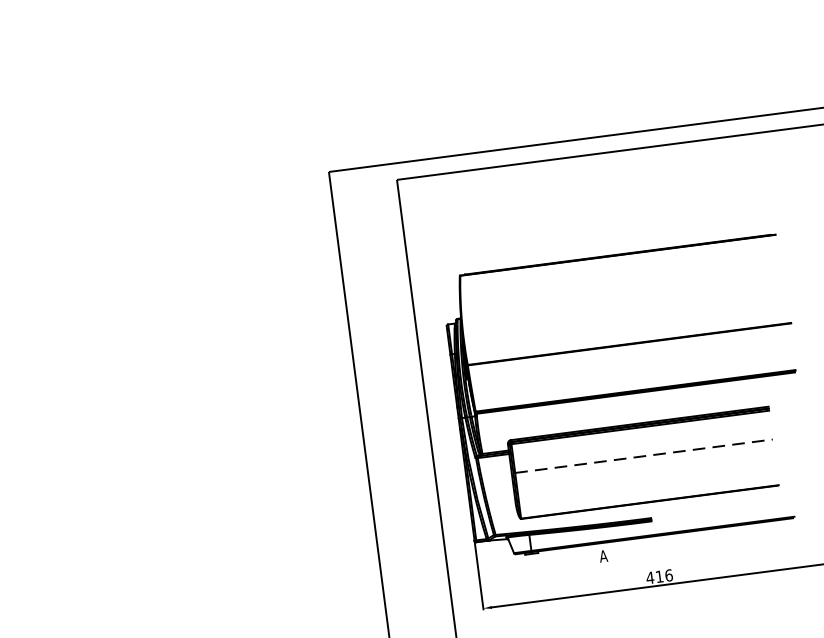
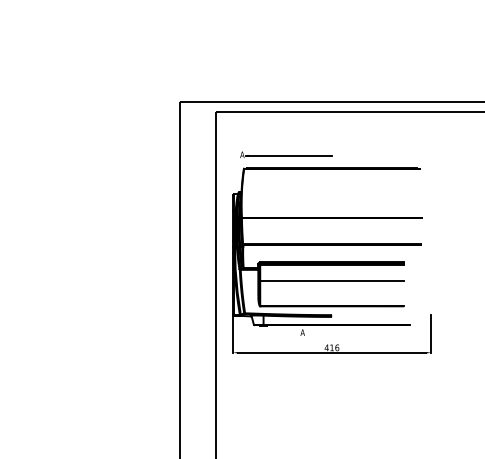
part: (532, 240) -> (286, 154), added
line: (644, 455) -> (332, 280), dashed -> solid

